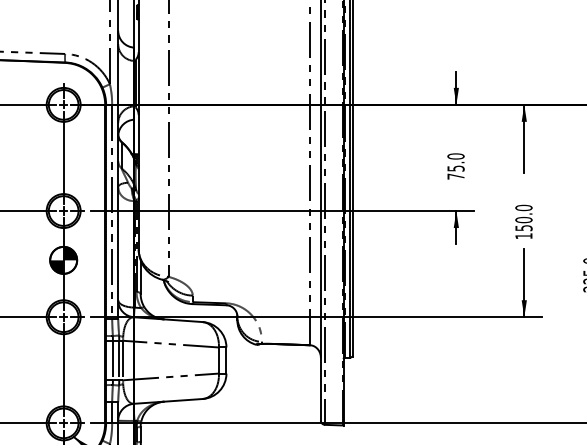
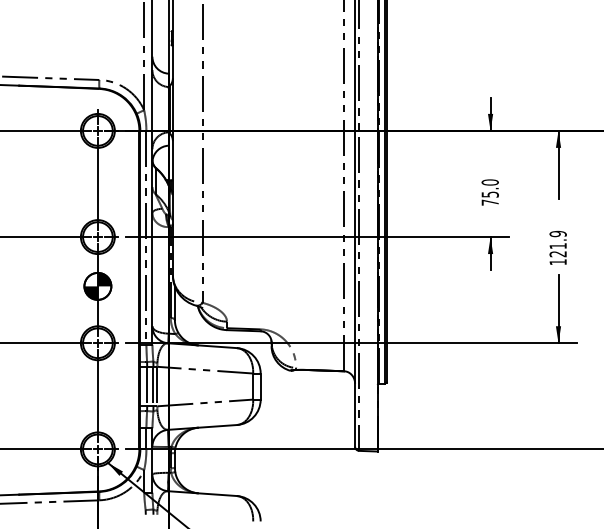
text: (523, 218) -> (557, 244), 150.0 -> 121.9

